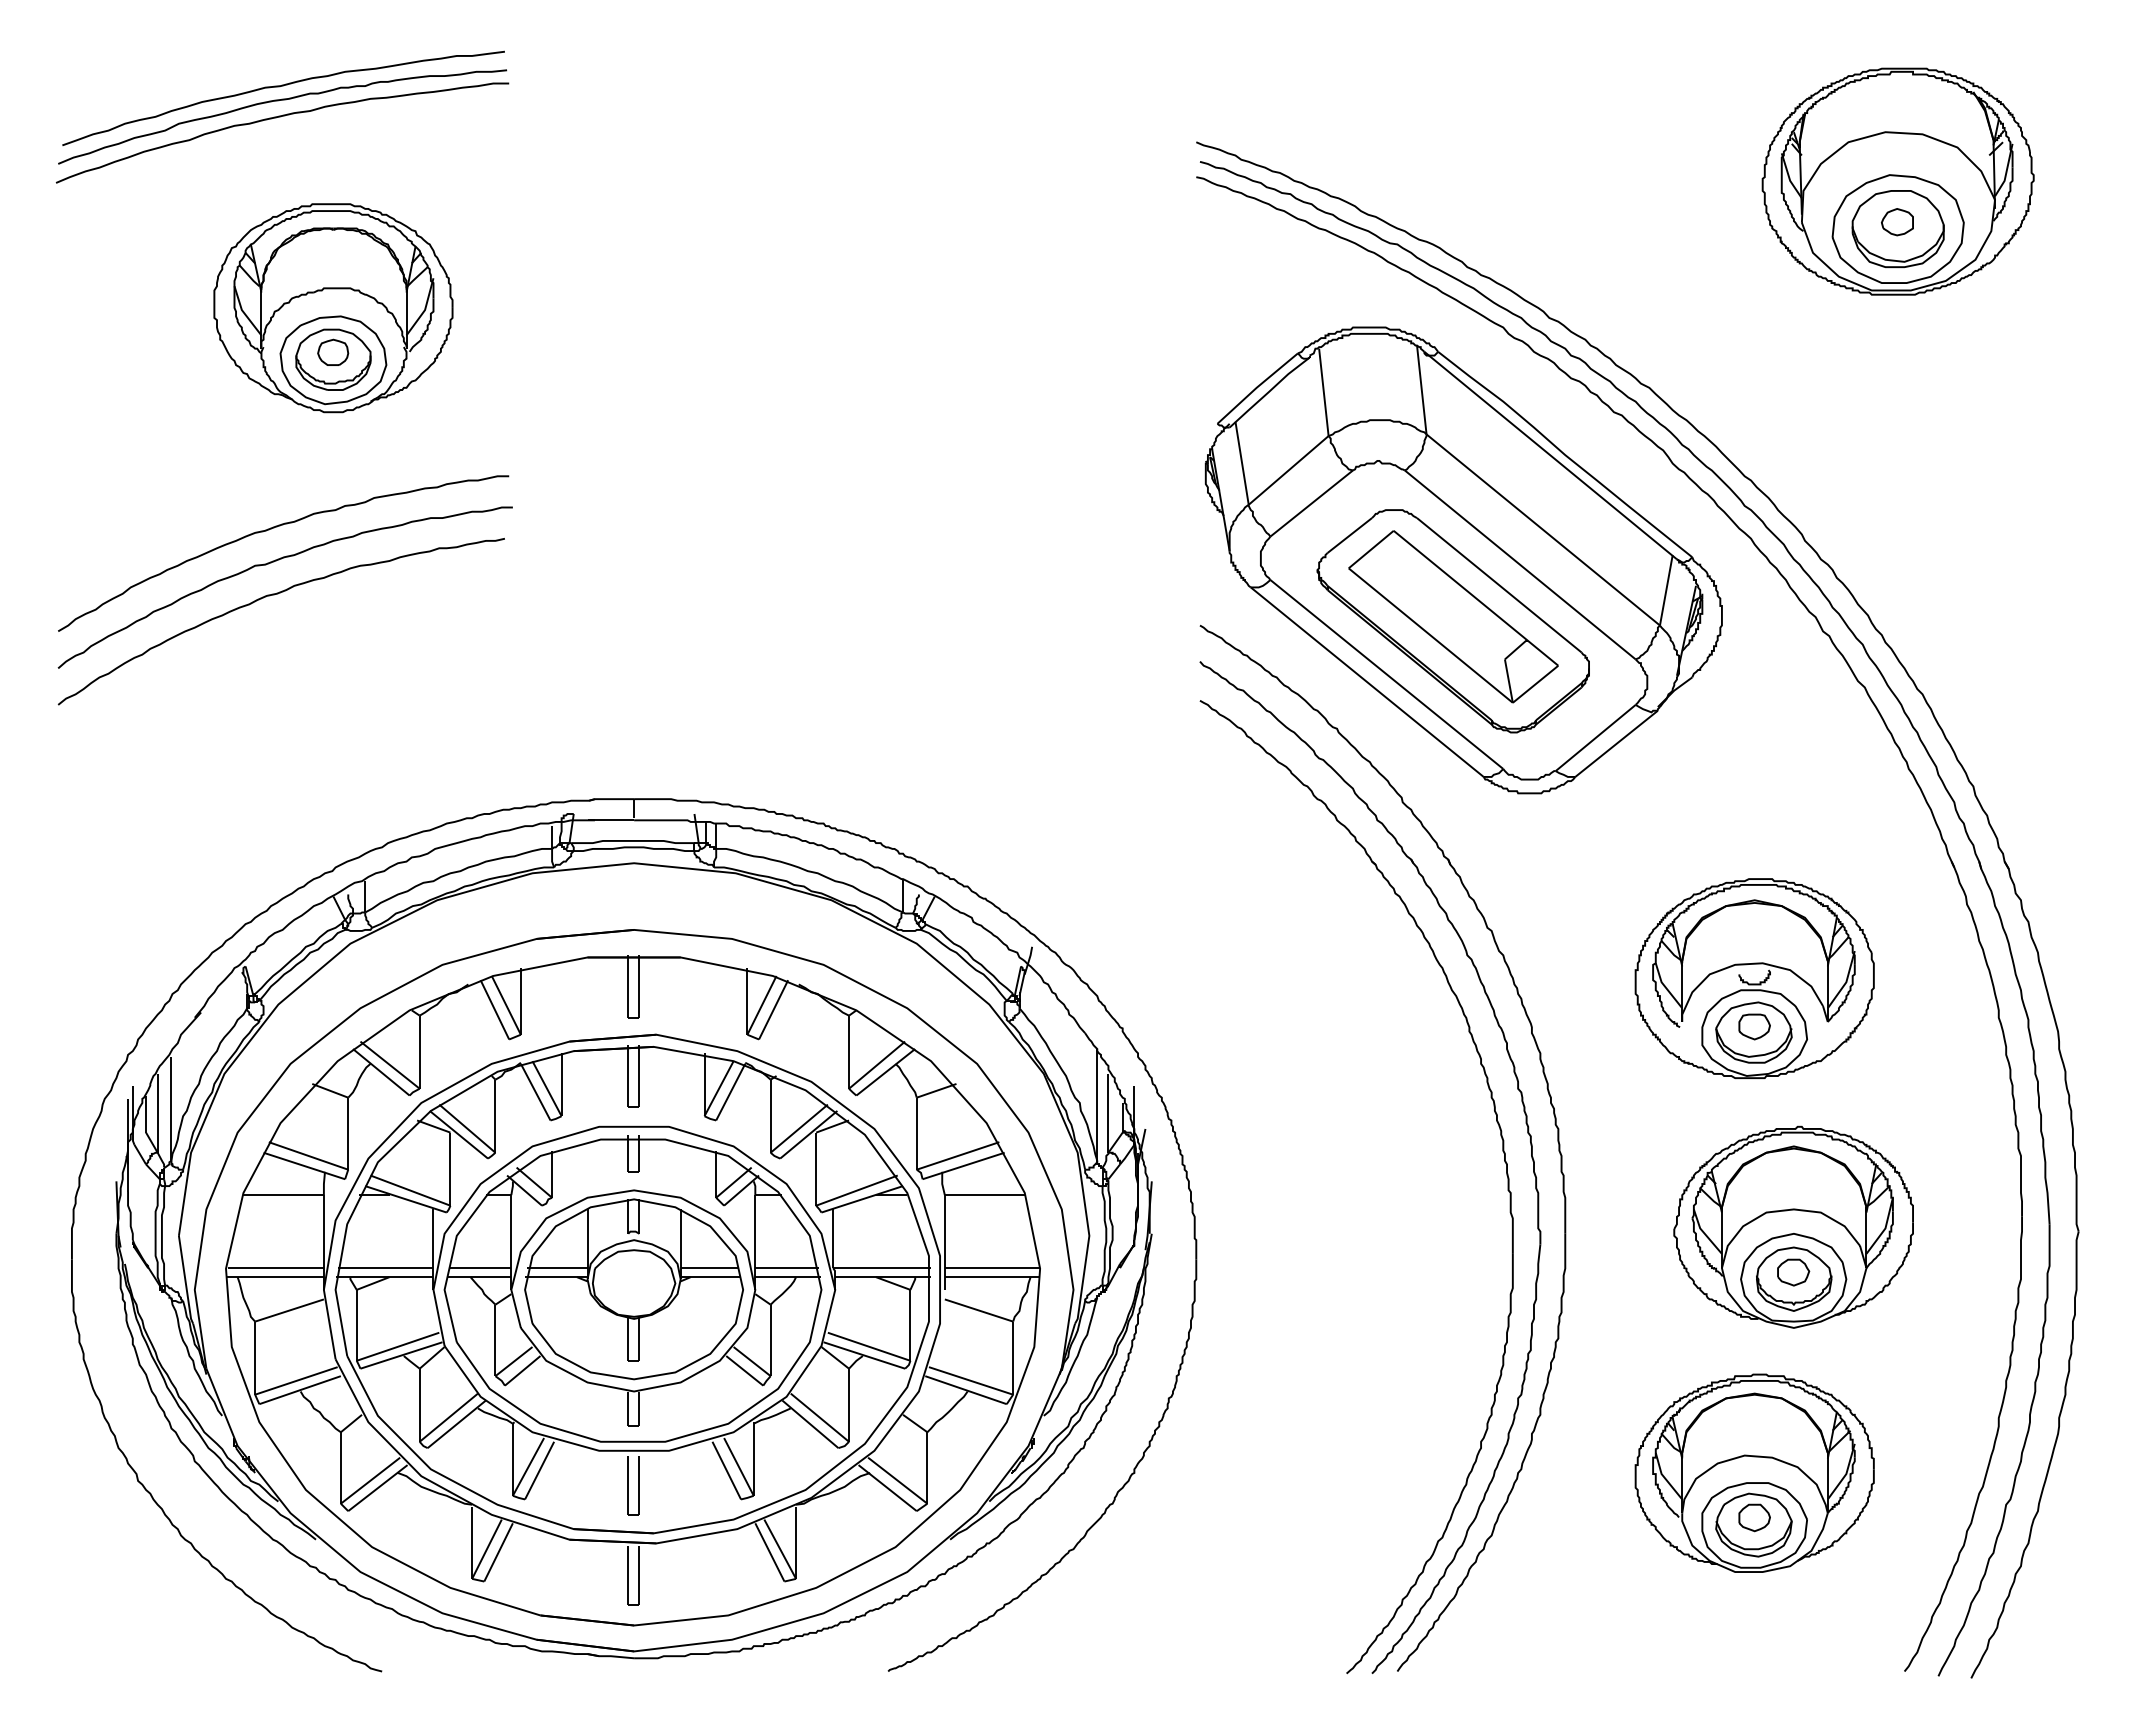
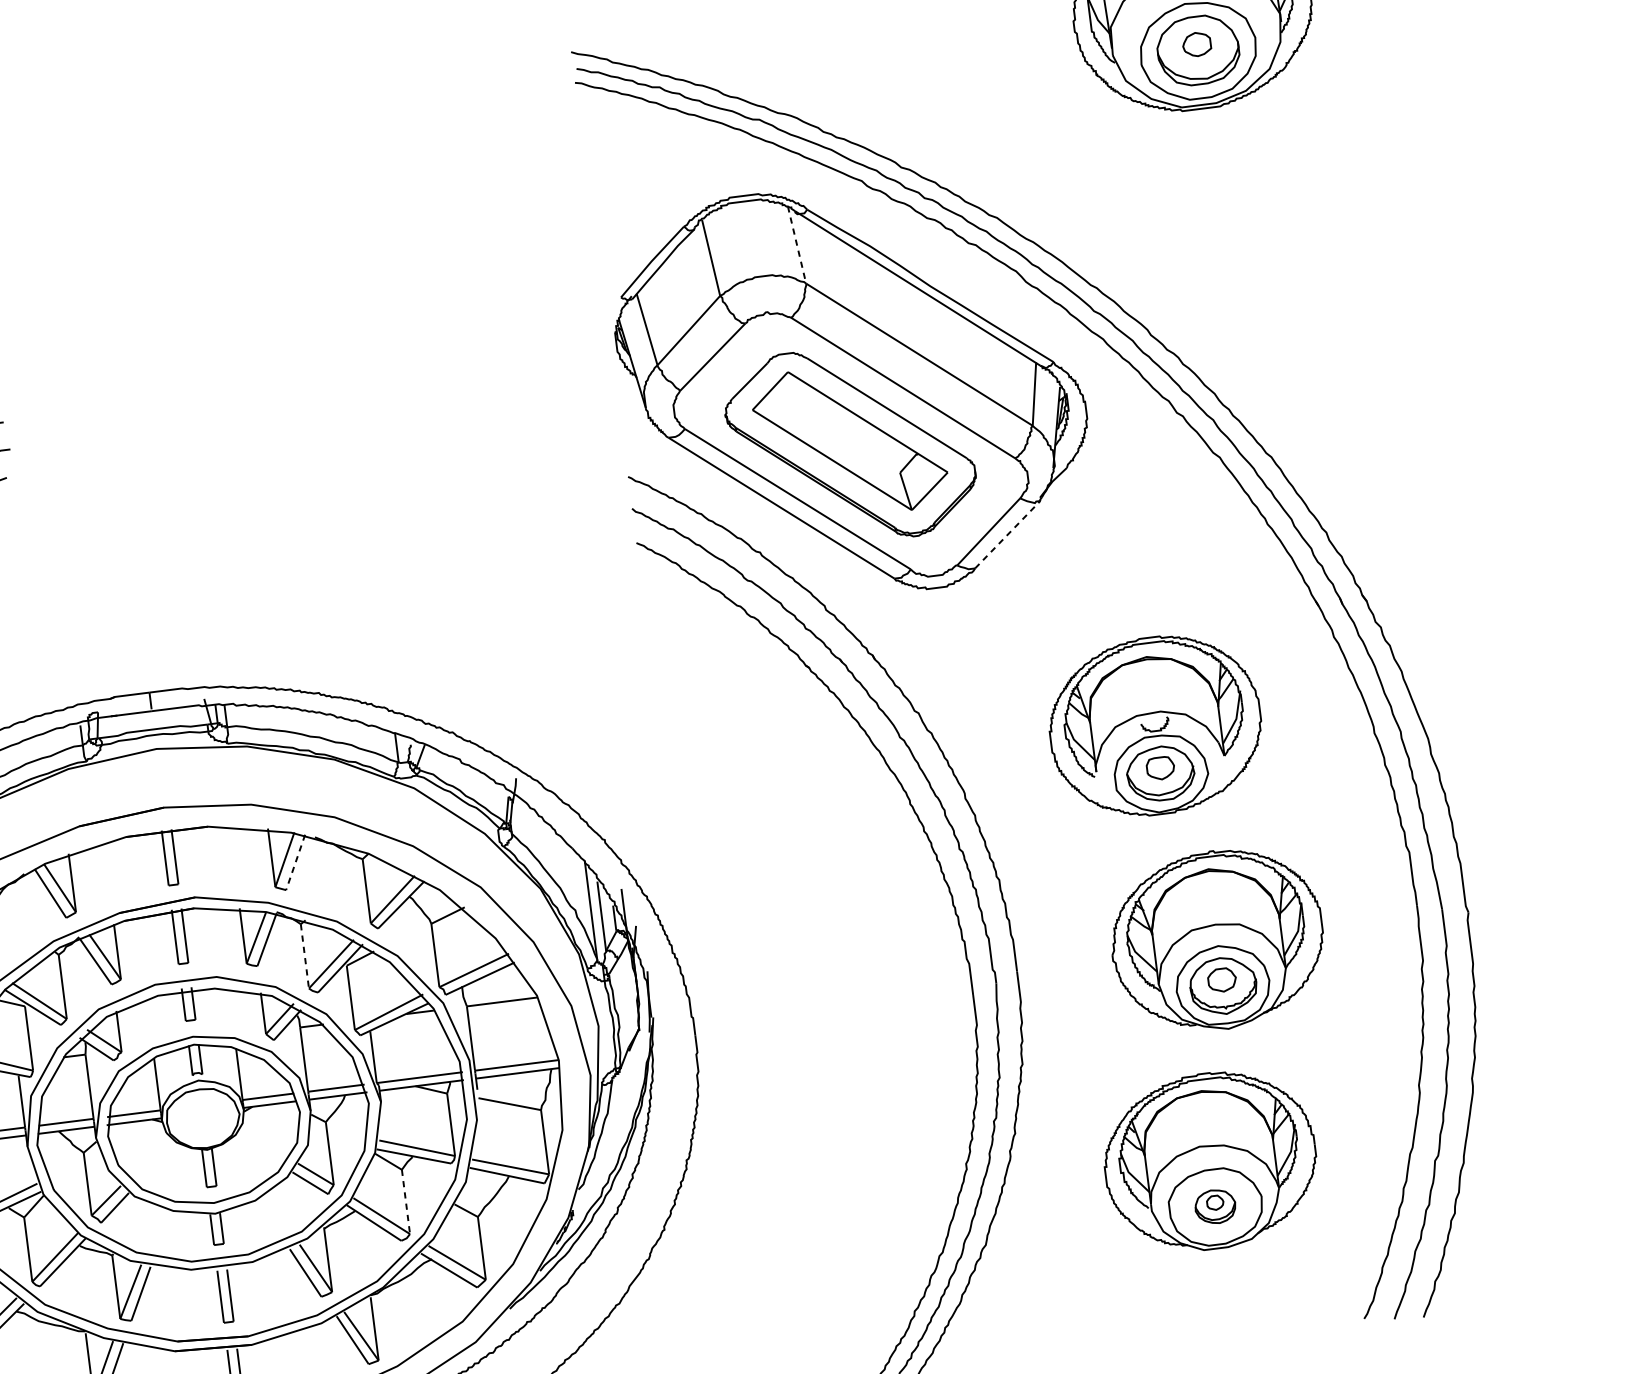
line: (1421, 389) -> (796, 244), solid -> dashed
line: (1616, 743) -> (1007, 534), solid -> dashed
line: (773, 1010) -> (295, 863), solid -> dashed
line: (770, 1116) -> (304, 956), solid -> dashed
line: (849, 1405) -> (406, 1202), solid -> dashed
part: (1753, 1524) -> (1214, 1206), size x0.6

